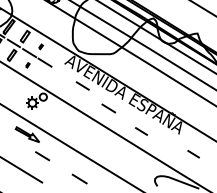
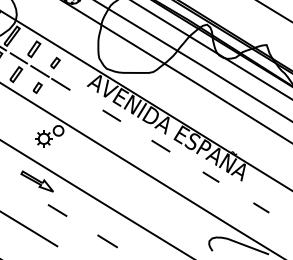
part: (41, 46) -> (55, 62), size x1.67
part: (27, 64) -> (37, 87), size x1.67
line: (108, 107) -> (160, 145), moved
line: (141, 130) -> (210, 176), moved

